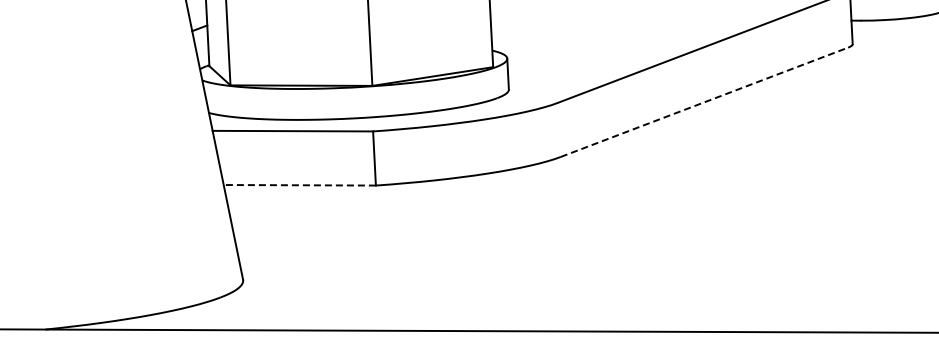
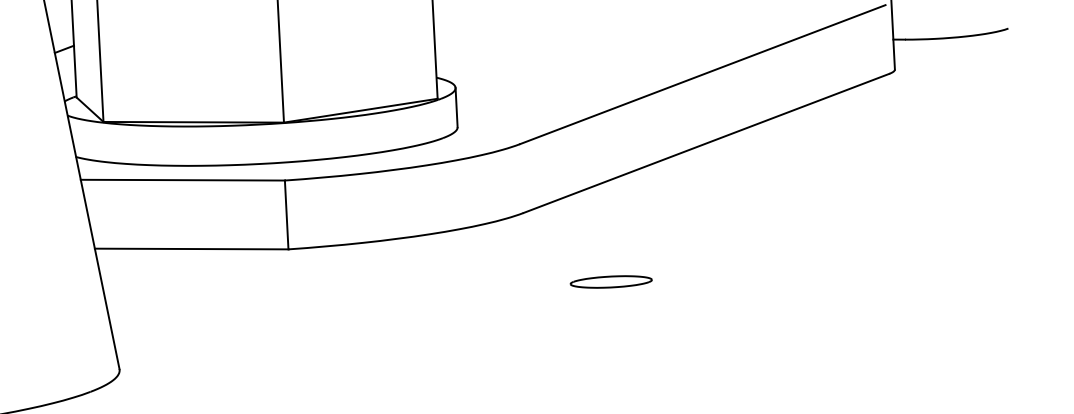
line: (704, 102) -> (706, 143), dashed -> solid
line: (299, 185) -> (191, 249), dashed -> solid
part: (629, 210) -> (611, 281), added

